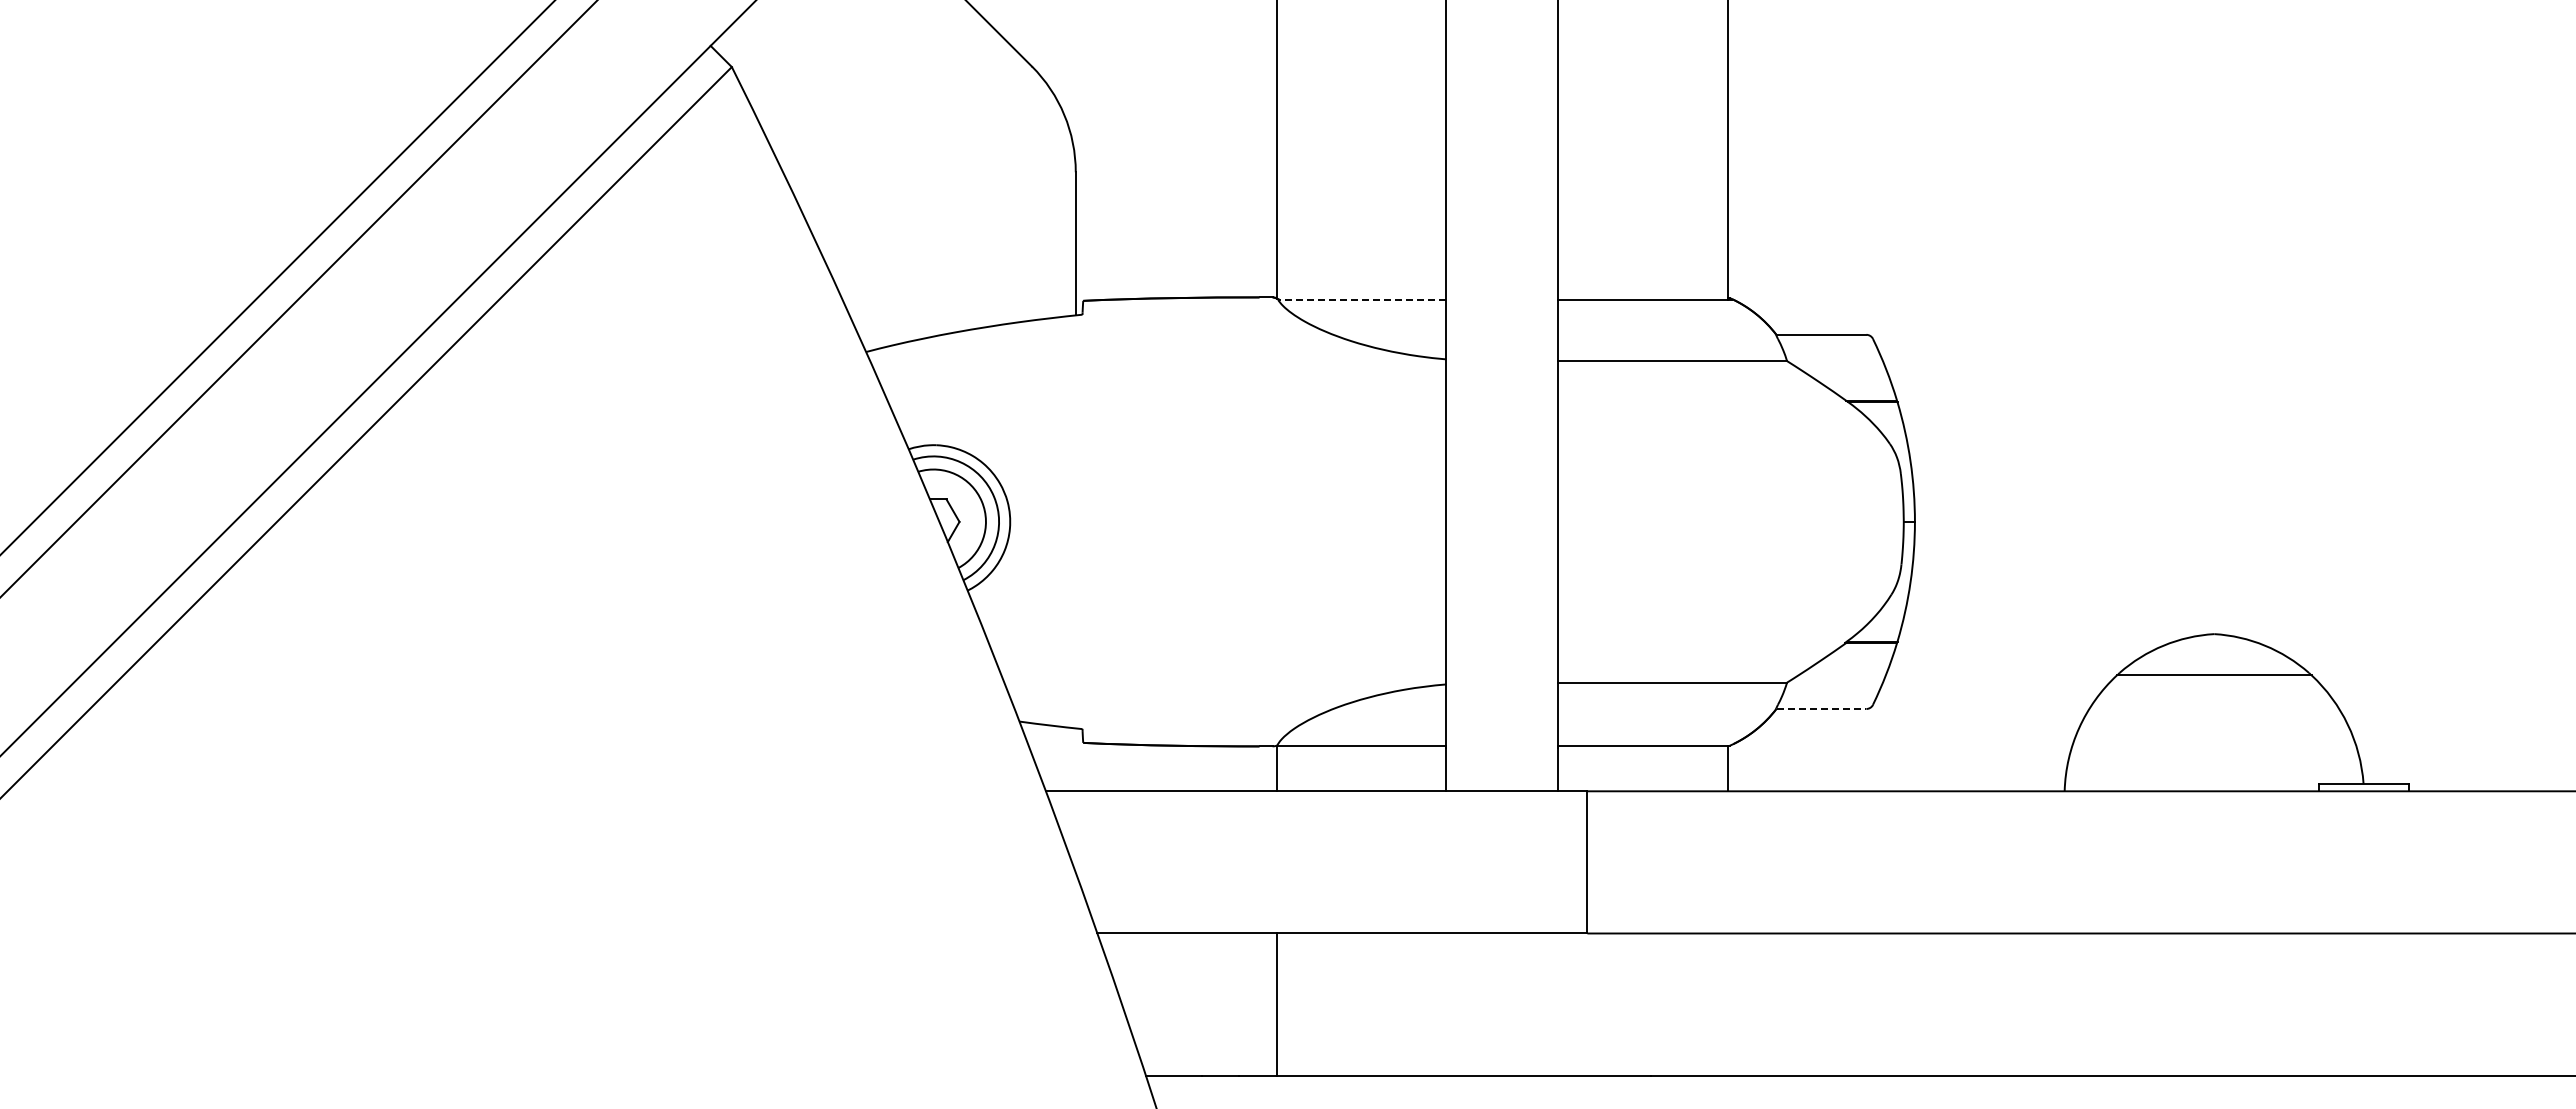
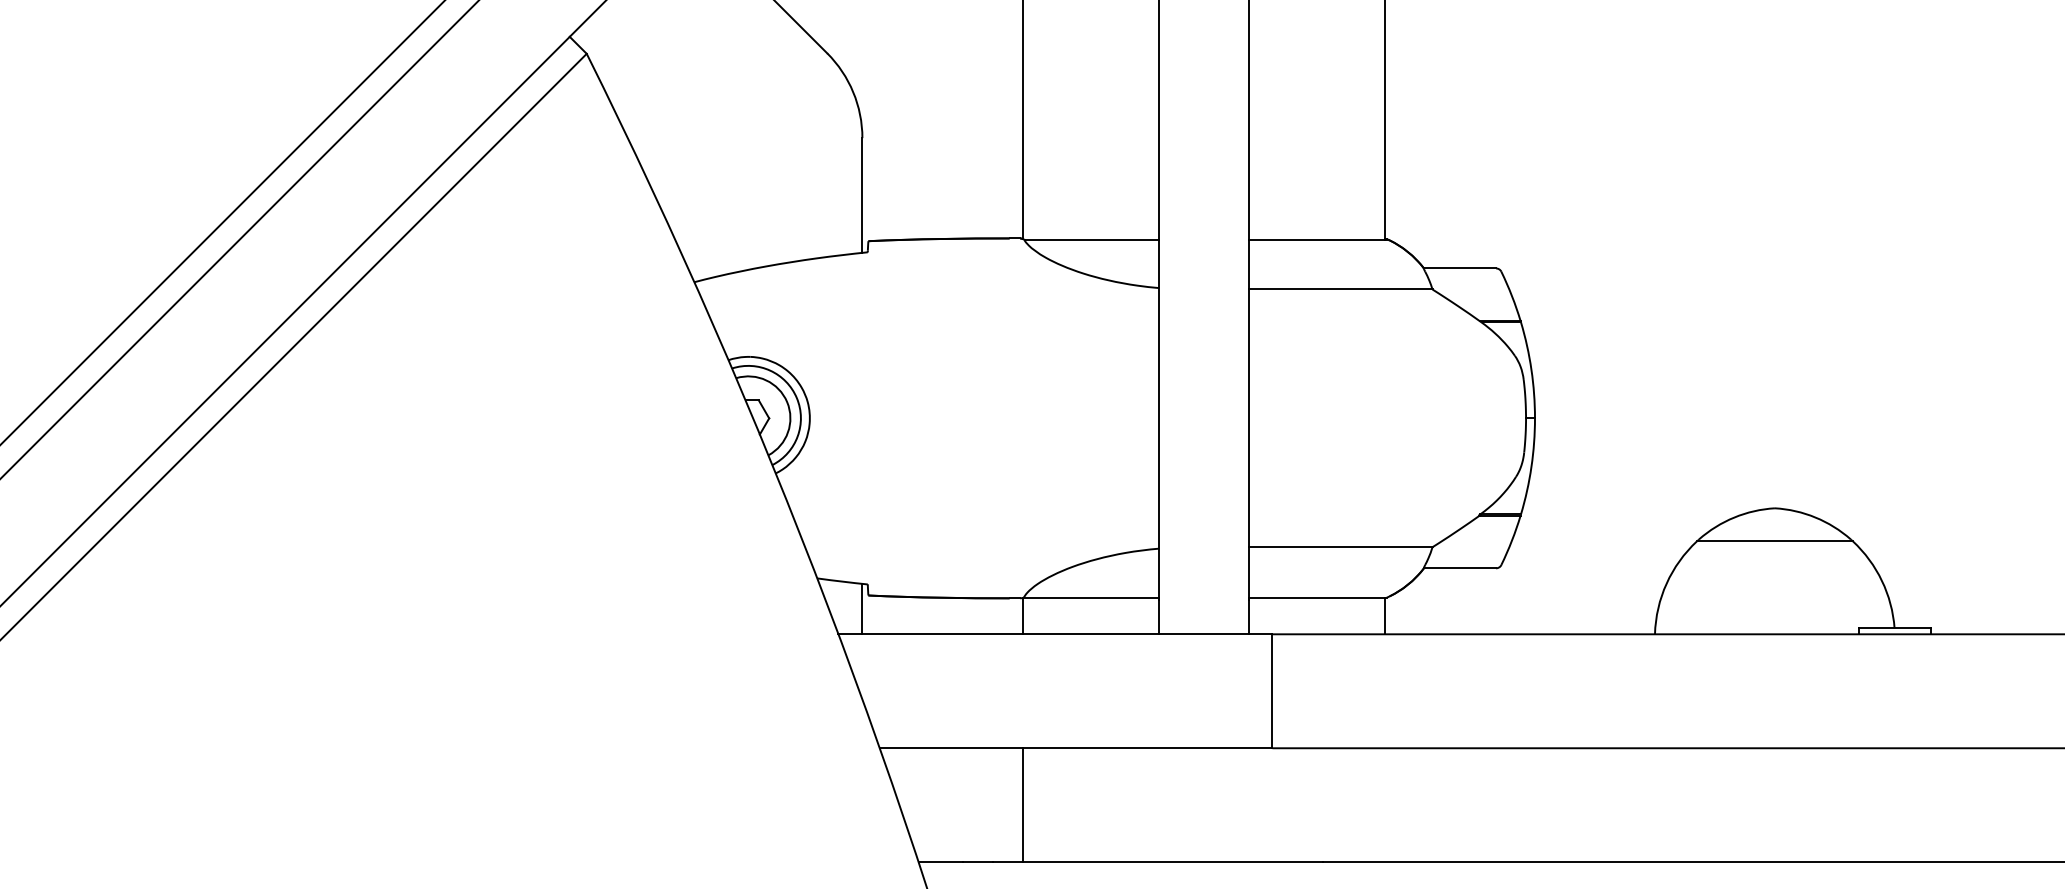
line: (1362, 299) -> (1092, 240), dashed -> solid
line: (1821, 708) -> (1460, 567), dashed -> solid
line: (1075, 759) -> (862, 608), added

